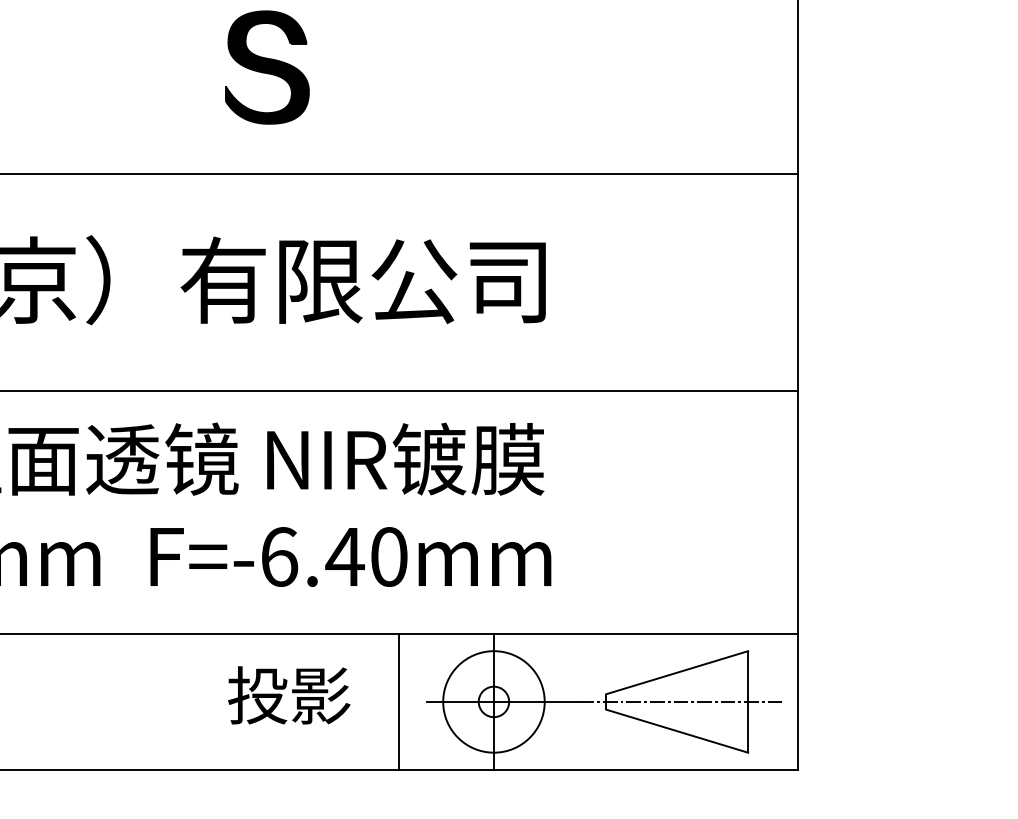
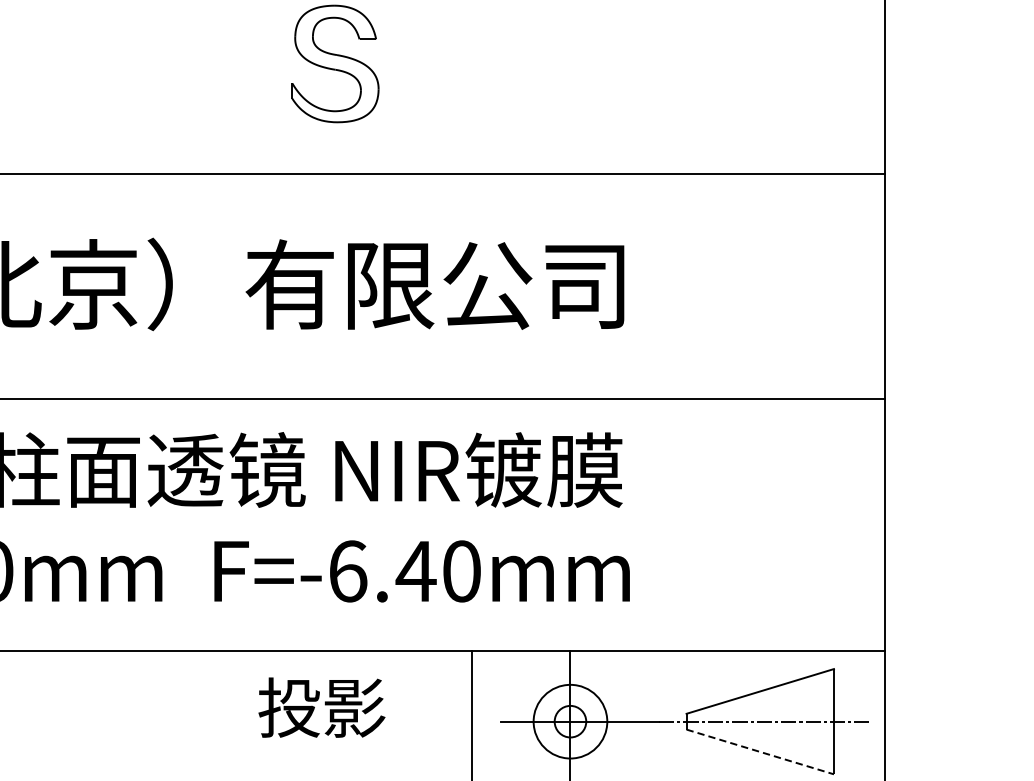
fill: (266, 67) -> (334, 63), removed
text: (289, 695) -> (322, 707), moved
circle: (493, 701) -> (569, 721), size x0.7
line: (677, 731) -> (760, 752), solid -> dashed

